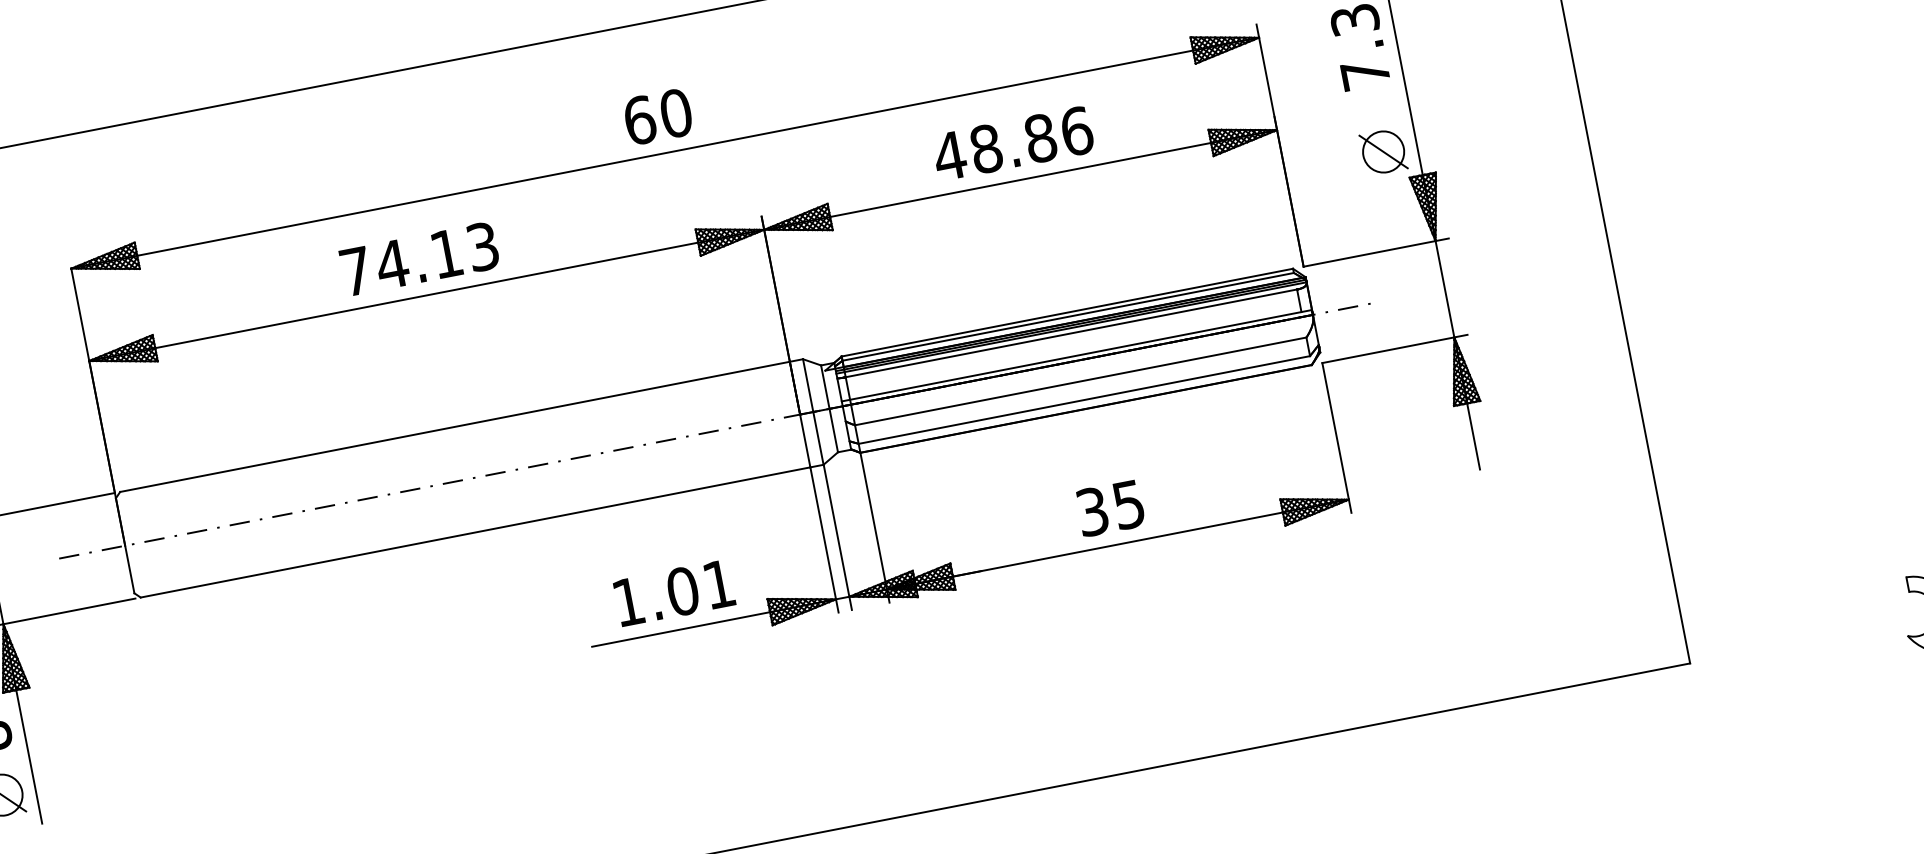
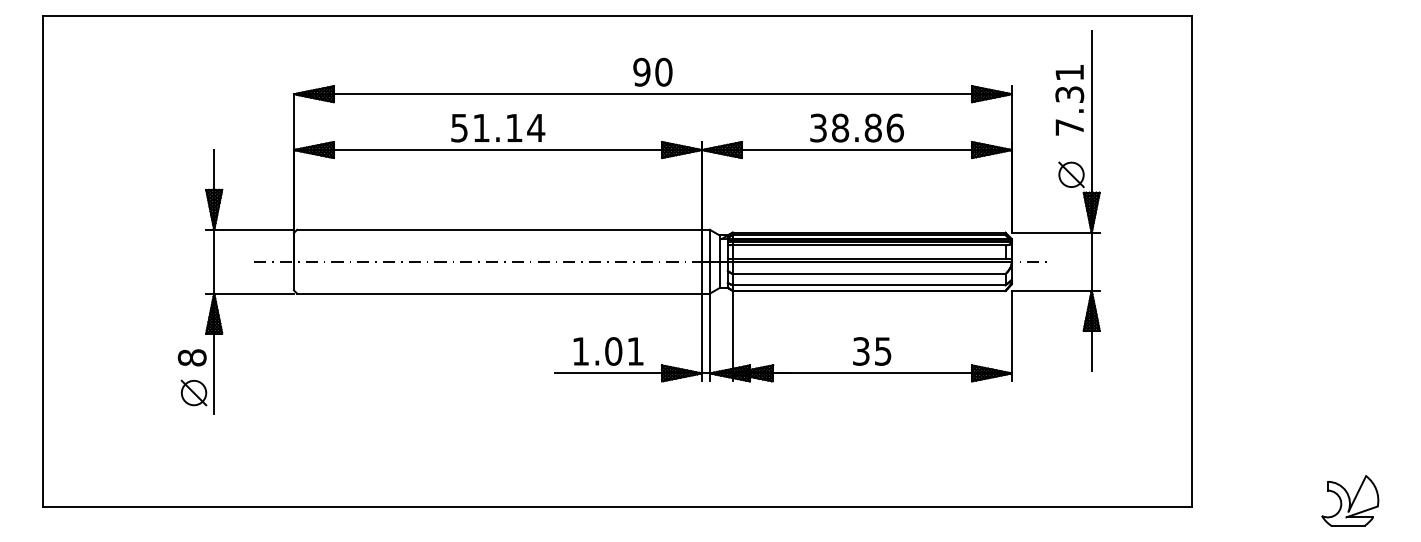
text: (638, 119) -> (641, 71), 60 -> 90
text: (949, 155) -> (818, 127), 48.86 -> 38.86
text: (420, 257) -> (498, 127), 74.13 -> 51.14

